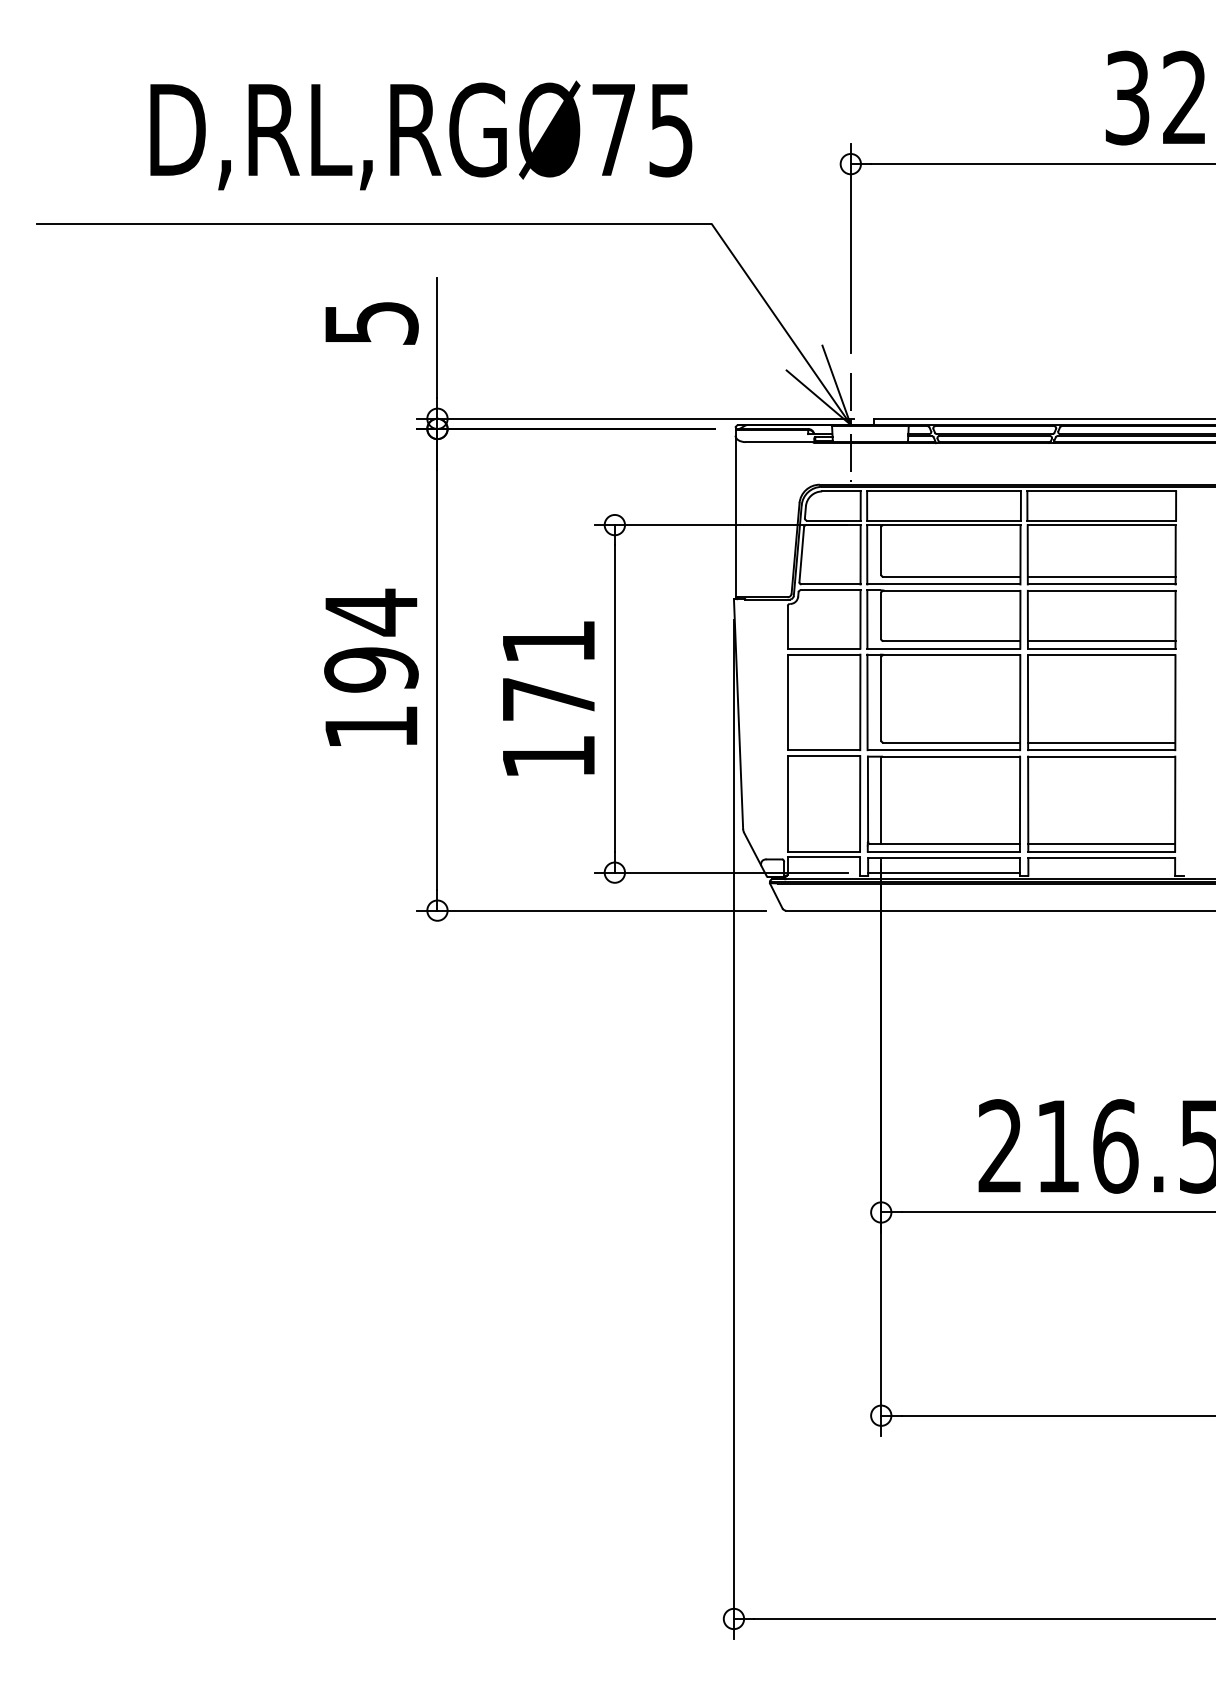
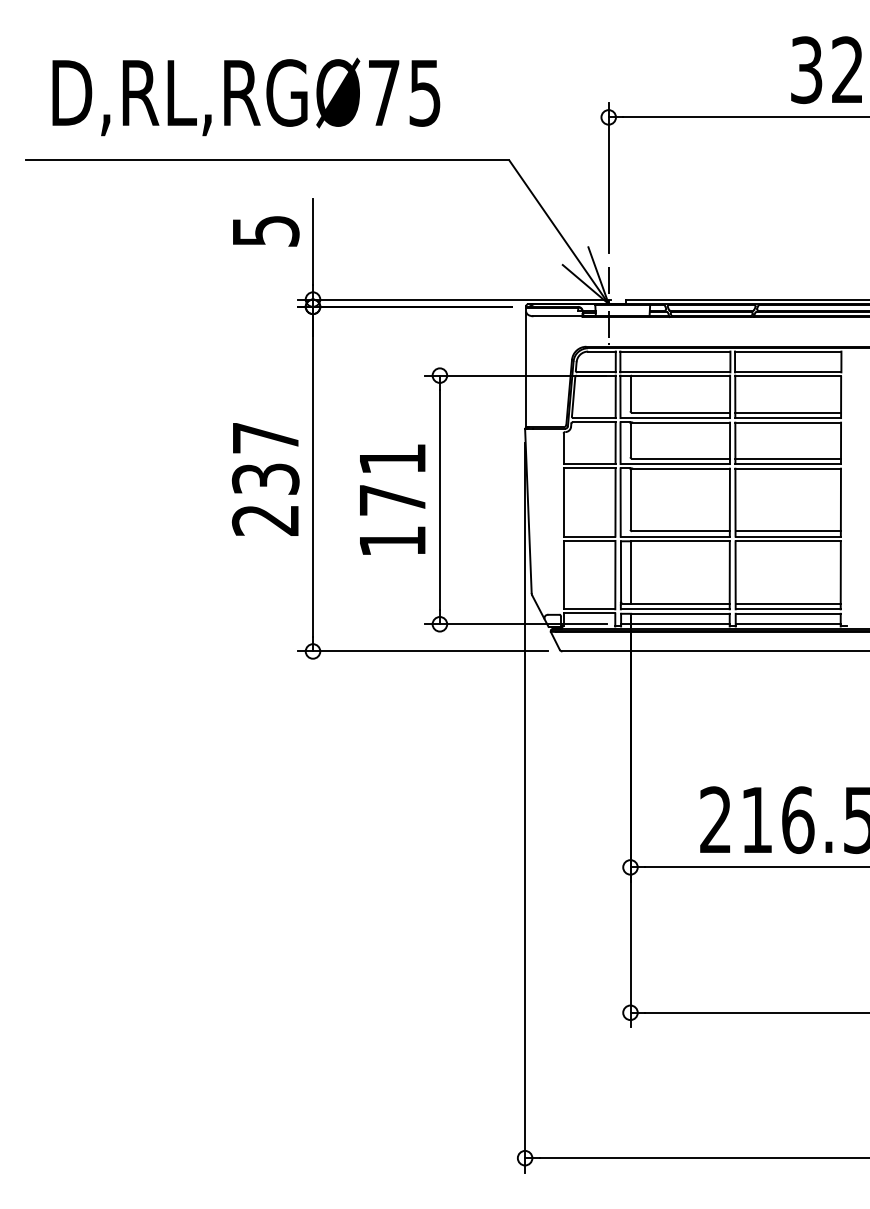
text: (421, 135) -> (246, 96), moved
text: (371, 668) -> (265, 478), 194 -> 237
line: (1101, 872) -> (788, 624), added

